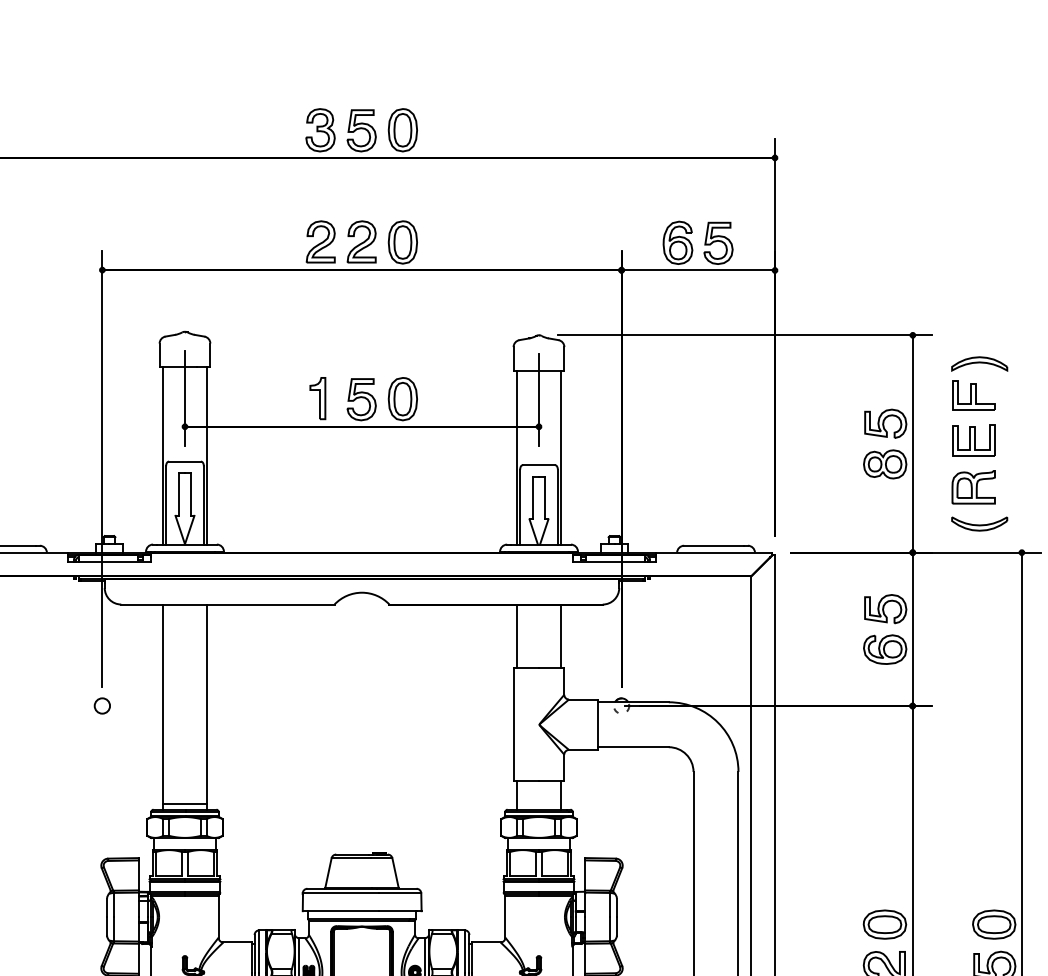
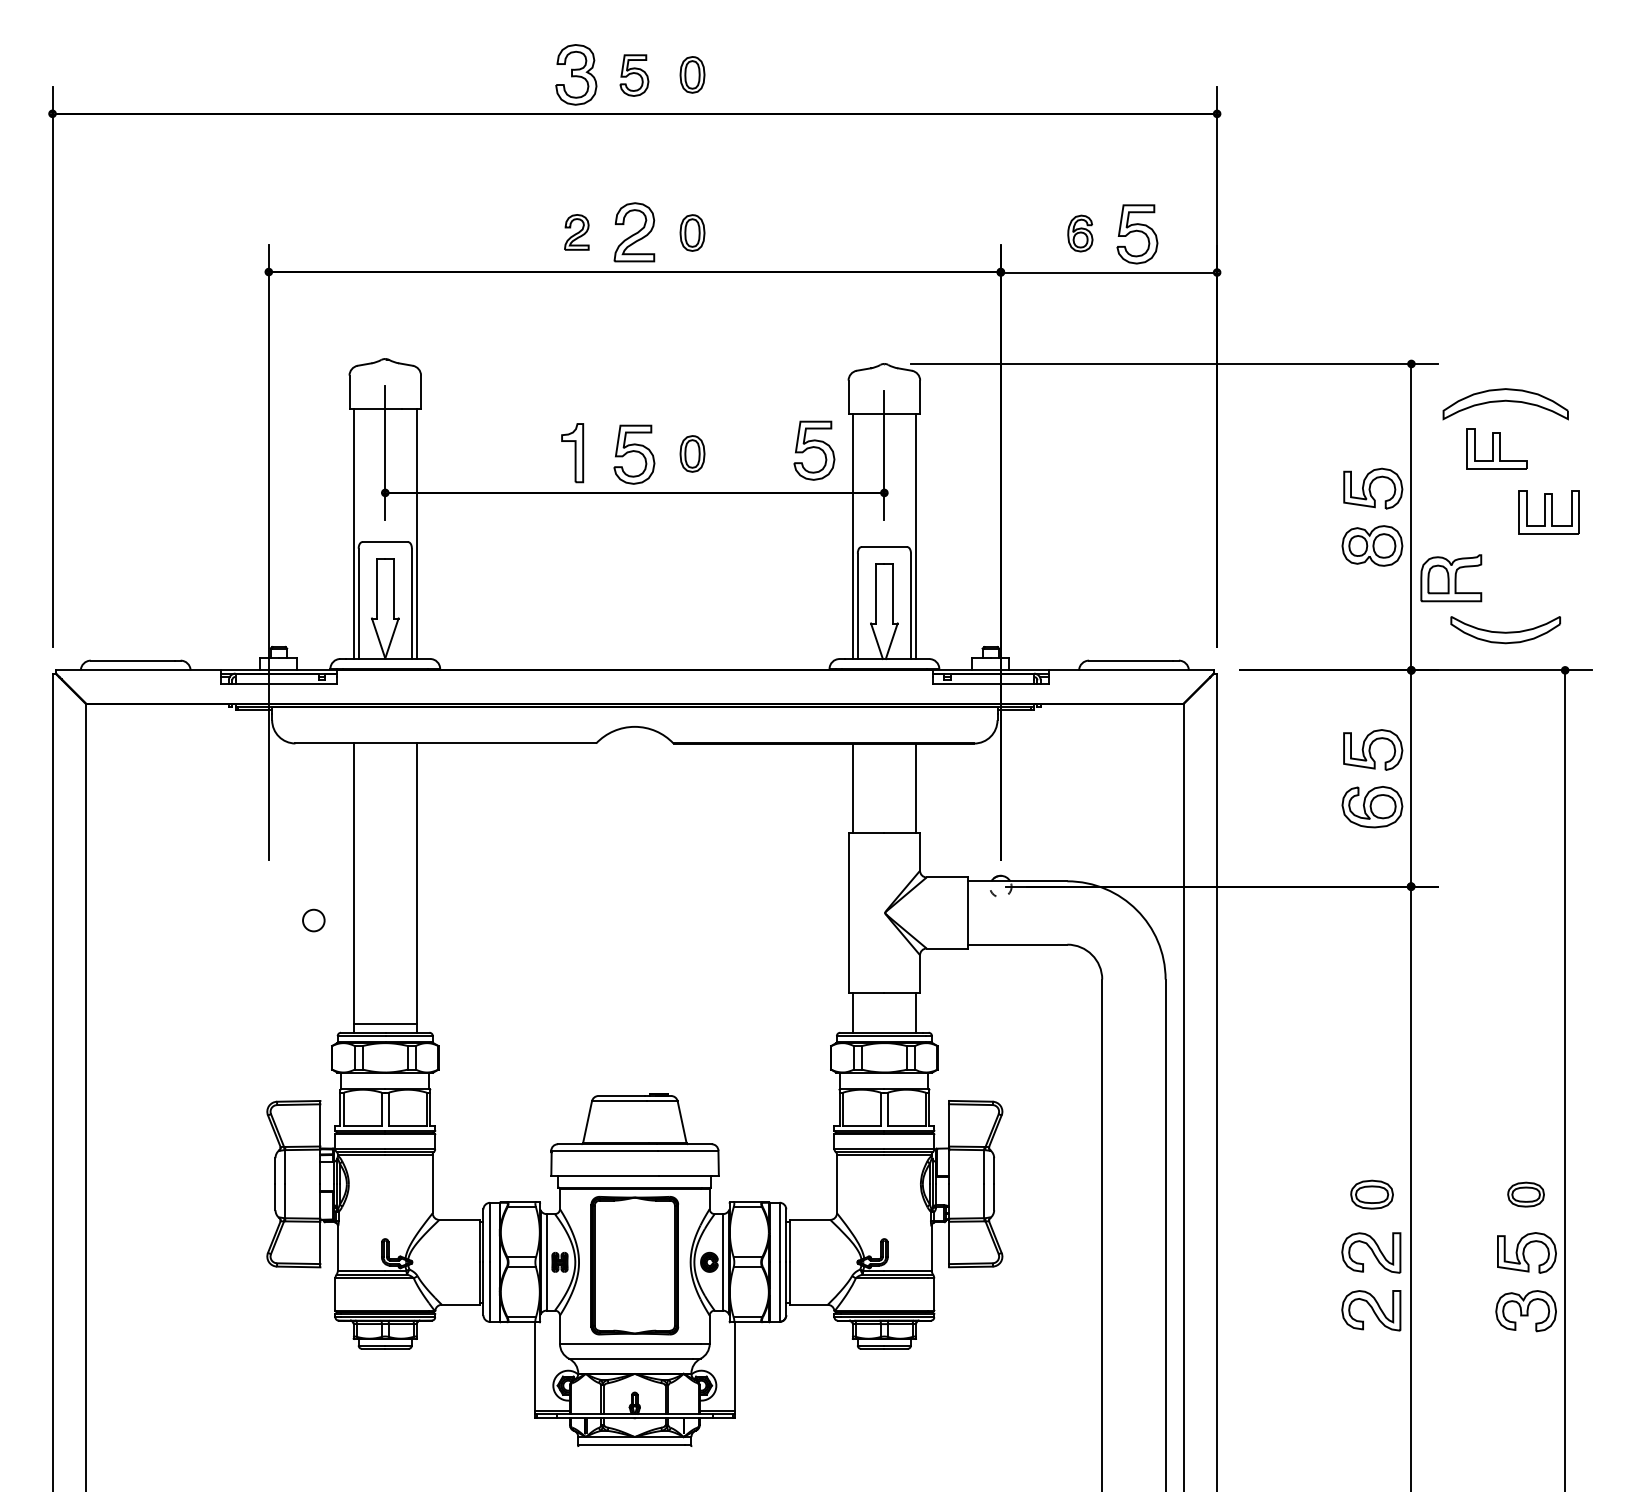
part: (361, 130) -> (634, 75), size x0.7
part: (402, 130) -> (692, 74), size x0.6
part: (320, 242) -> (576, 232), size x0.6
part: (402, 242) -> (692, 232), size x0.6
part: (678, 242) -> (1080, 233), size x0.6
part: (979, 364) -> (1505, 404), size x1.6
part: (489, 396) -> (814, 450), added
part: (402, 398) -> (692, 453), size x0.6
part: (973, 440) -> (1548, 512), moved
part: (973, 487) -> (1451, 578), moved
part: (979, 523) -> (1505, 629), size x1.4
circle: (102, 705) -> (313, 920), moved
part: (884, 924) -> (1371, 1194), size x0.7
part: (993, 924) -> (1525, 1194), size x0.6

